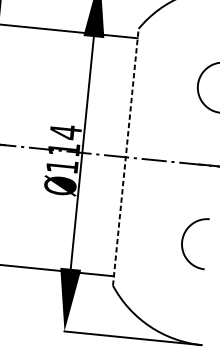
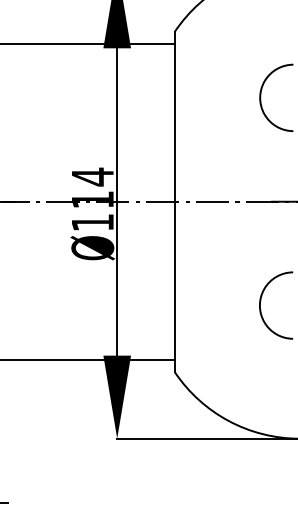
line: (125, 156) -> (174, 201), dashed -> solid

